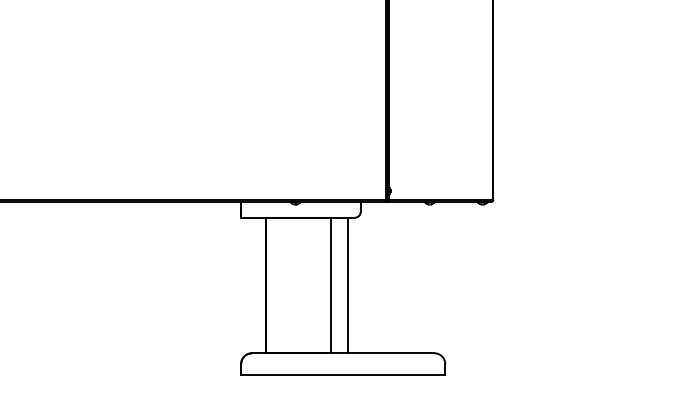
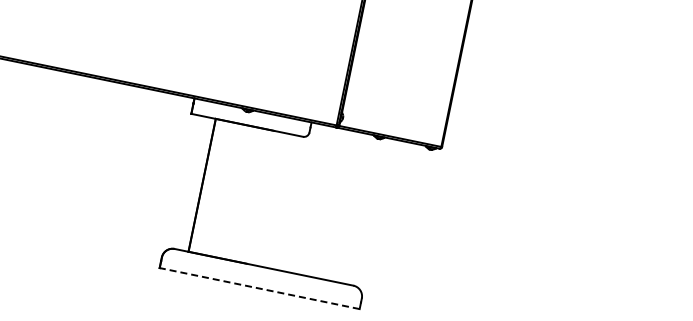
line: (331, 285) -> (266, 198), removed
line: (347, 285) -> (281, 201), removed
line: (342, 375) -> (258, 288), solid -> dashed

